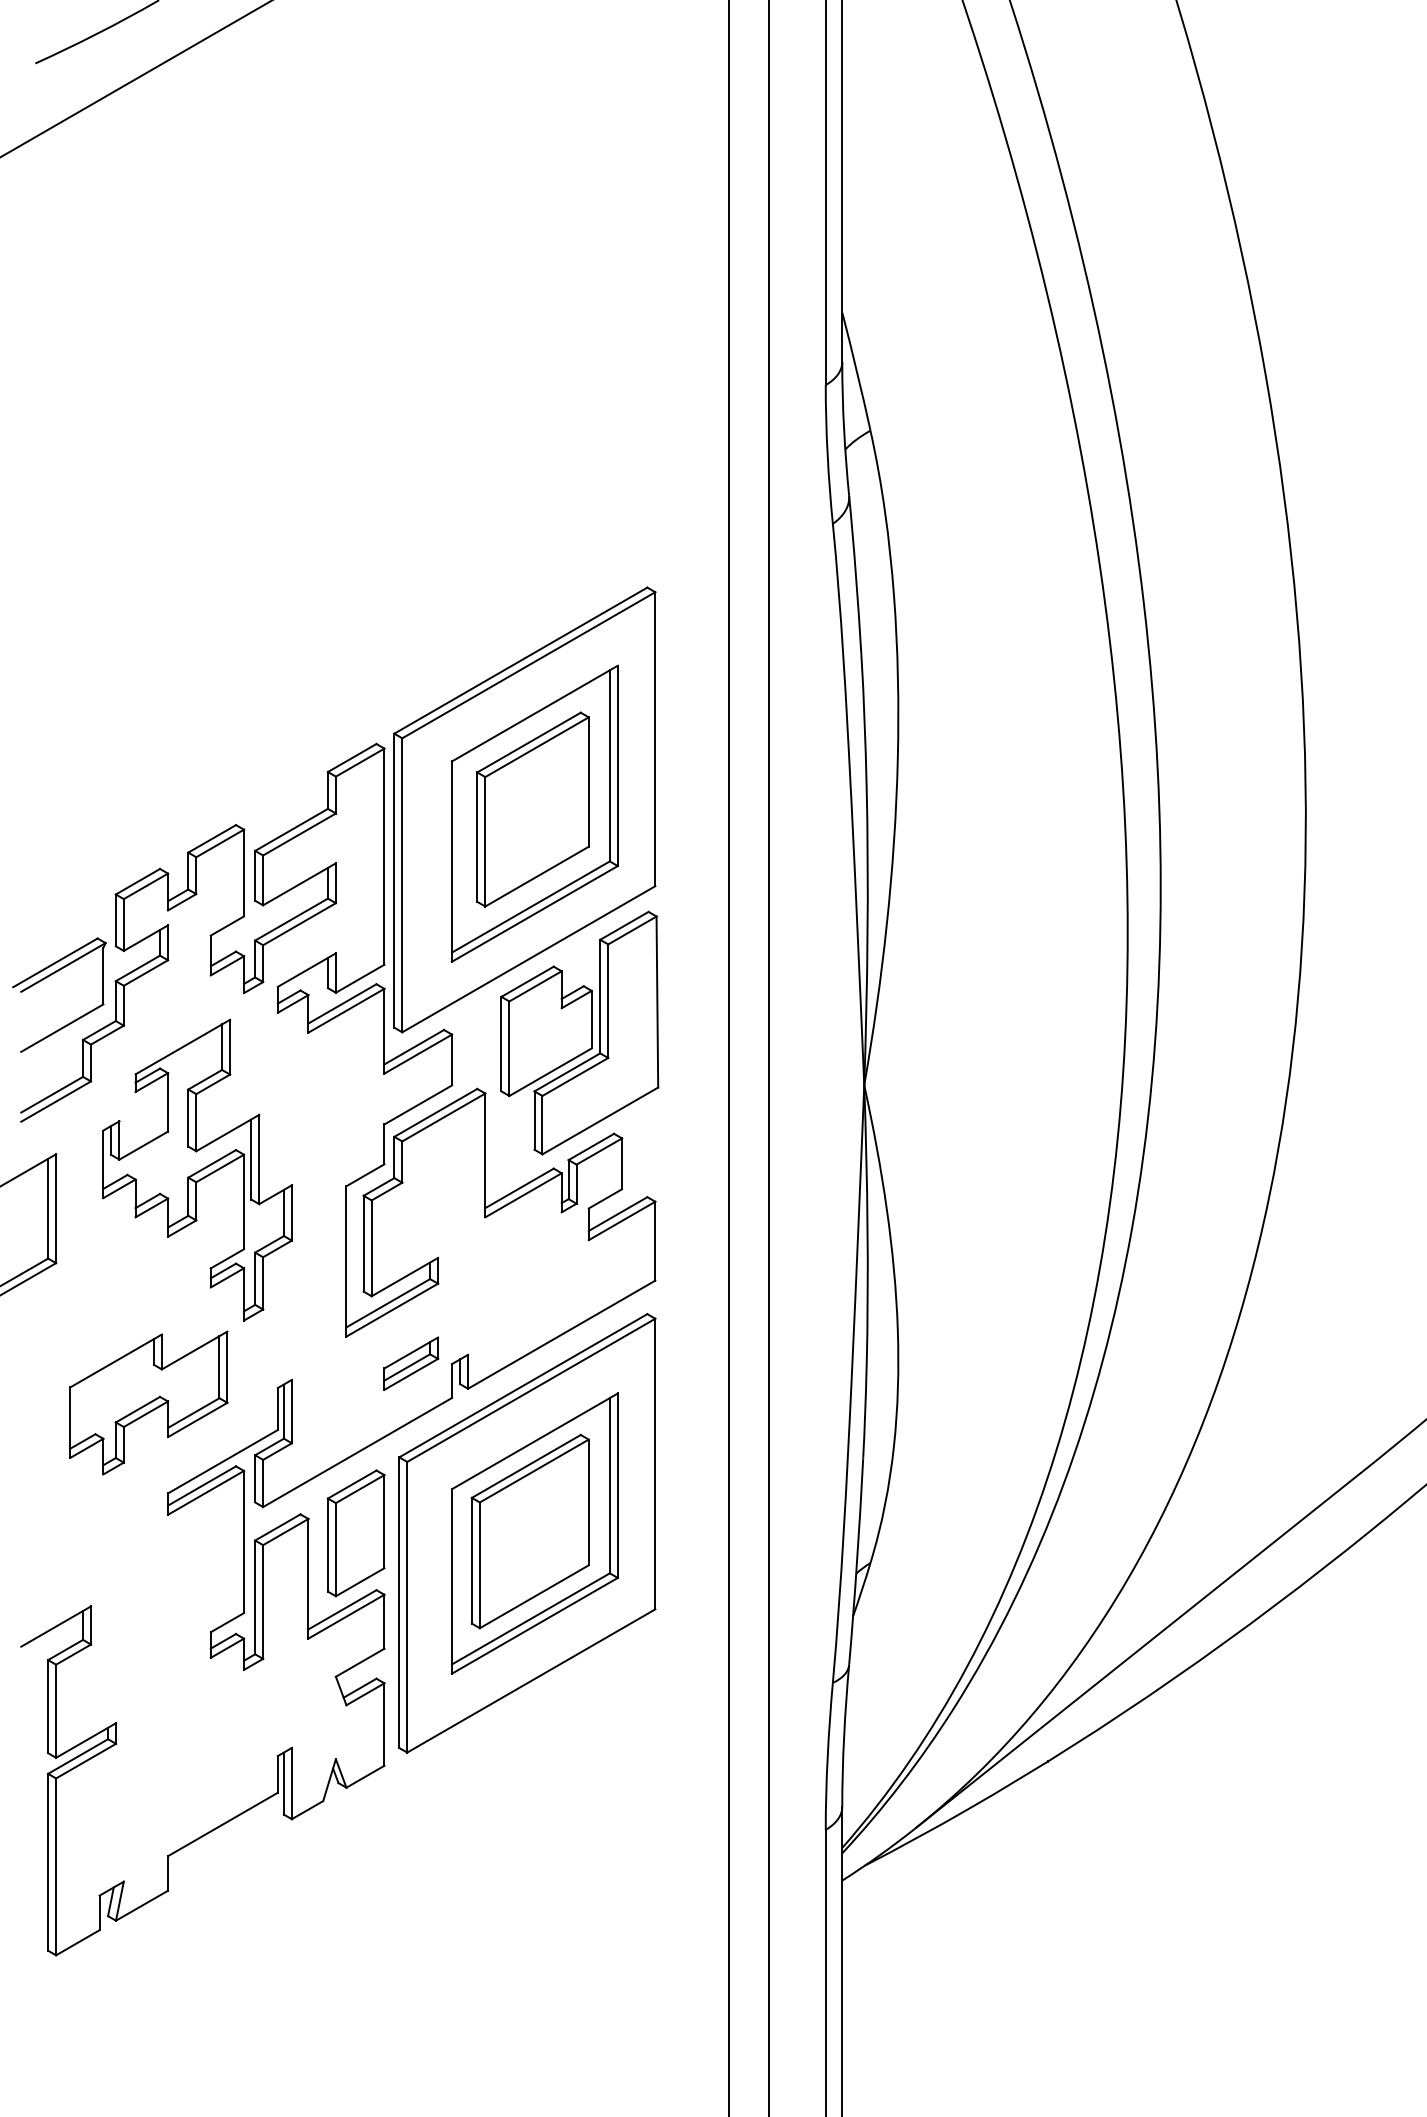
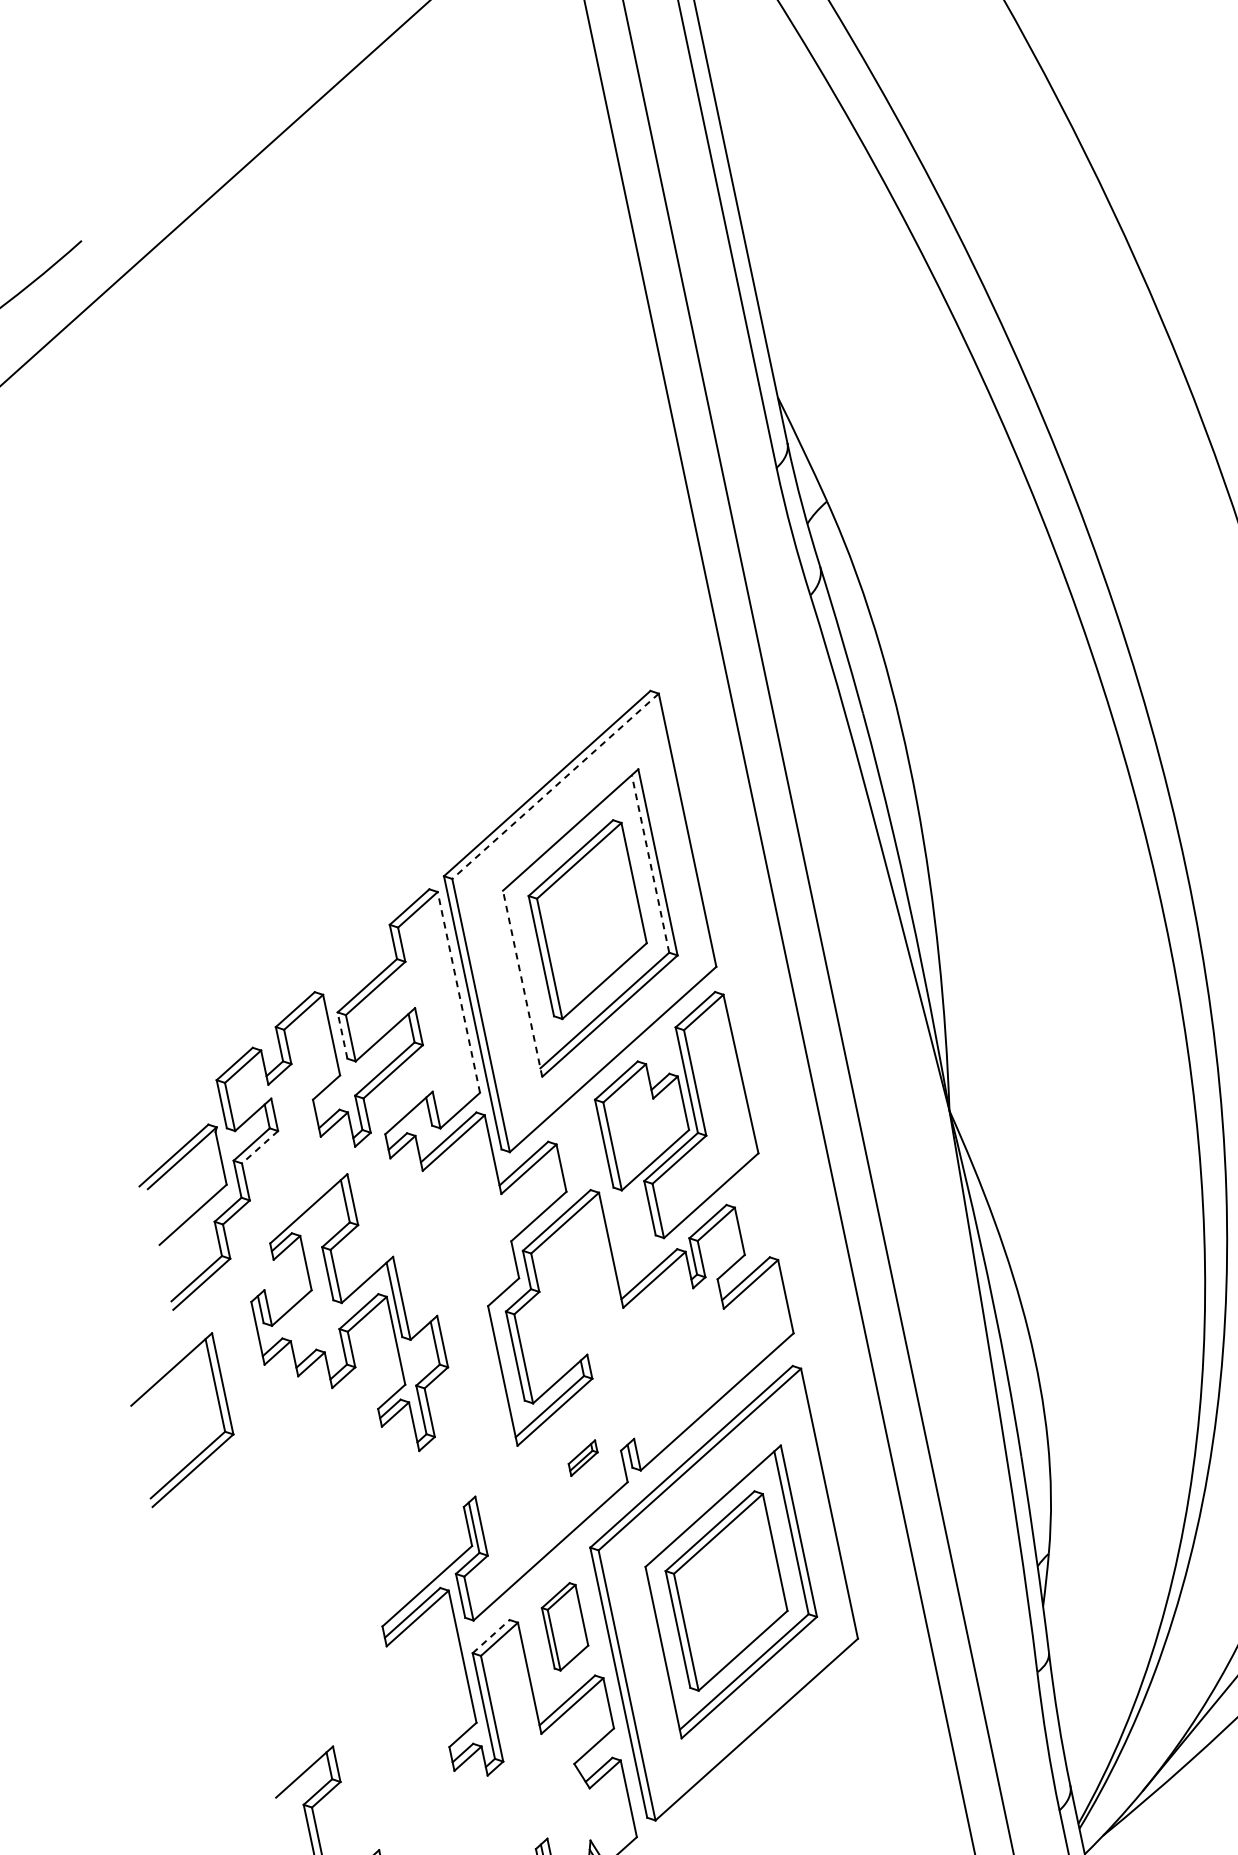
line: (528, 665) -> (555, 786), solid -> dashed
line: (609, 765) -> (650, 863), solid -> dashed
line: (384, 856) -> (458, 992), solid -> dashed
line: (452, 861) -> (523, 983), solid -> dashed
line: (255, 875) -> (342, 1035), solid -> dashed
line: (145, 973) -> (259, 1147), solid -> dashed
part: (411, 1363) -> (583, 1458), size x0.6
part: (148, 1402) -> (346, 1545), removed
line: (278, 1527) -> (491, 1636), solid -> dashed
part: (355, 1533) -> (564, 1627), size x0.7

